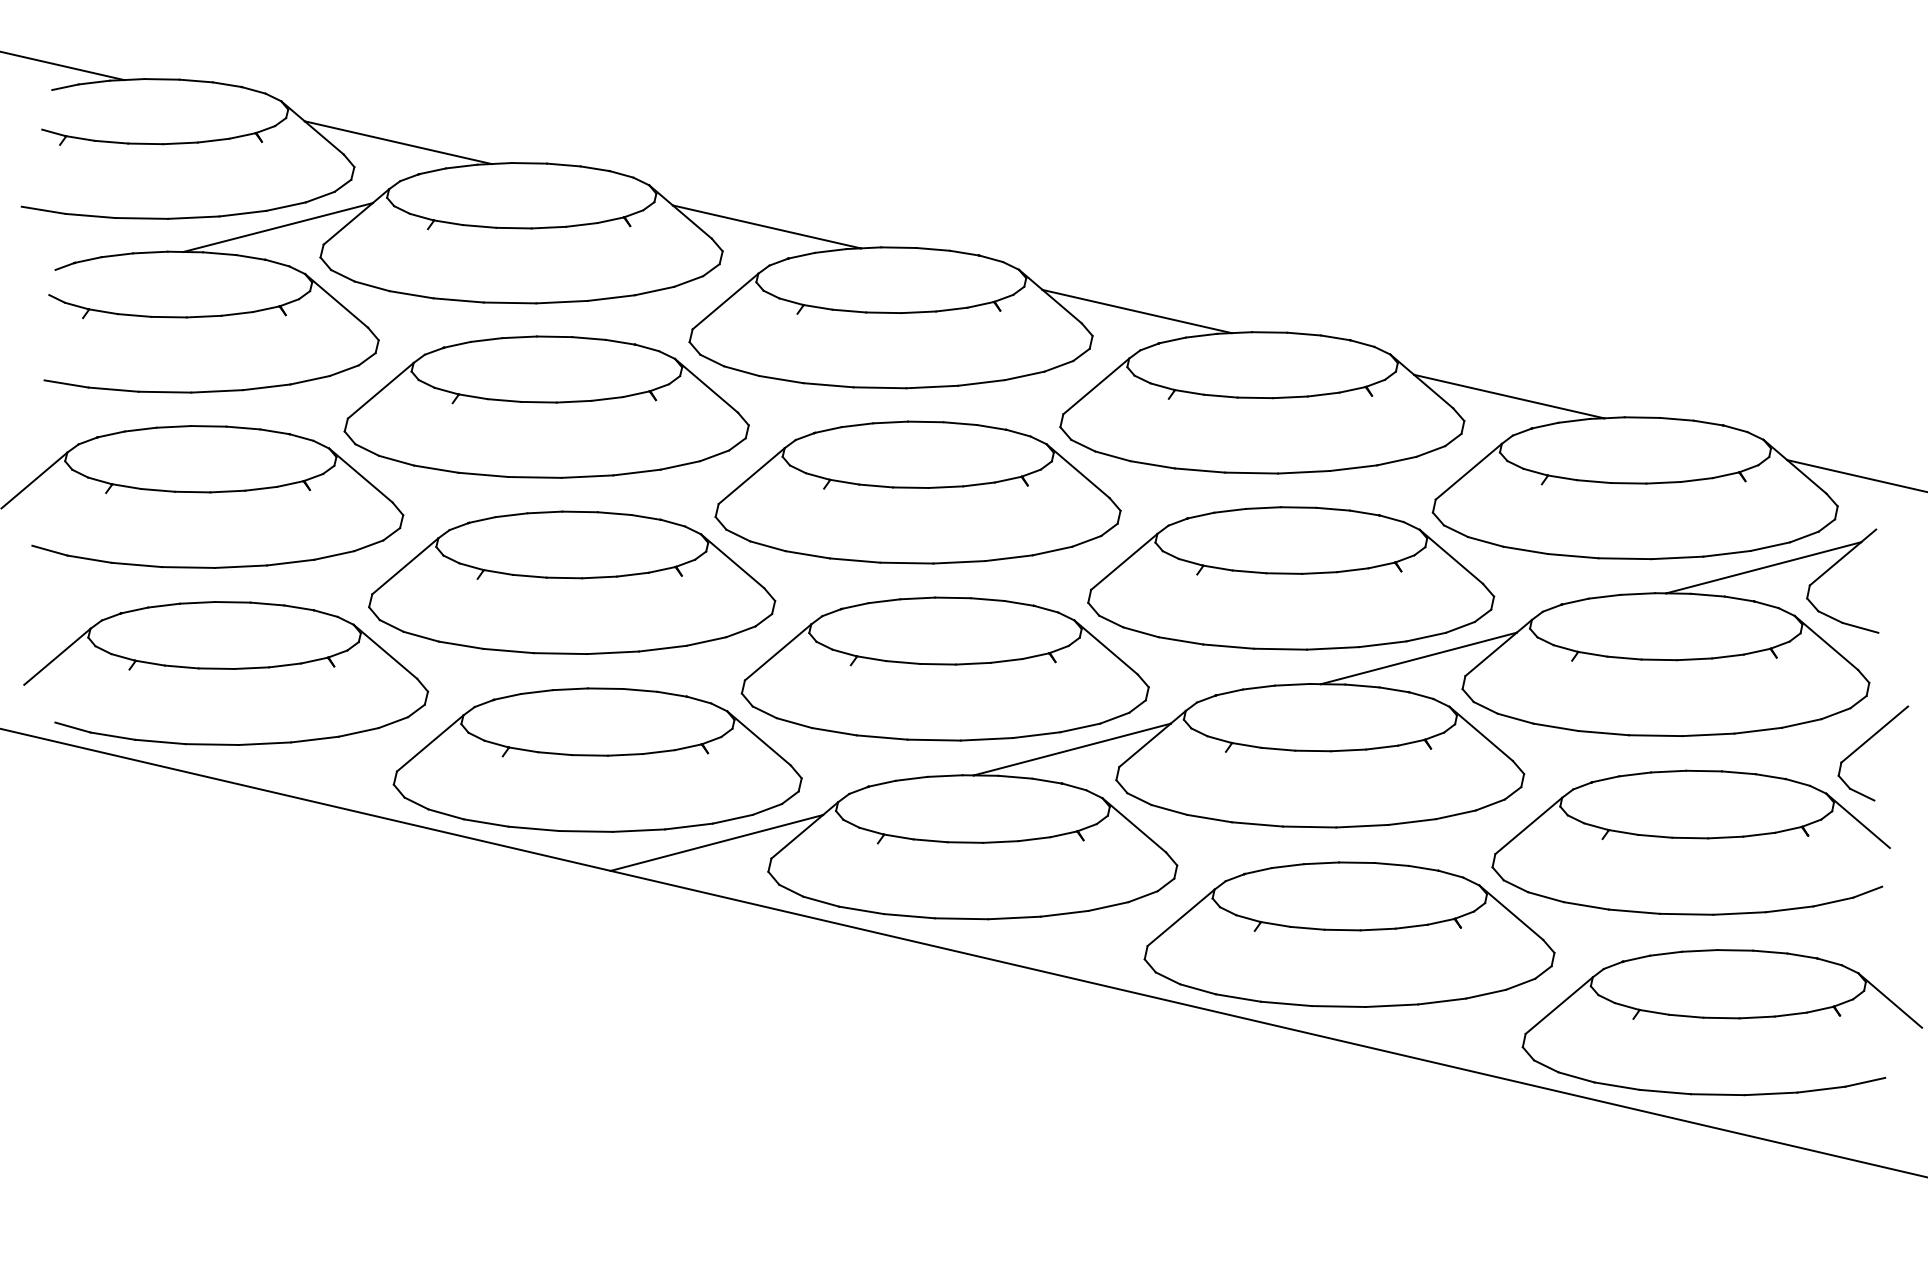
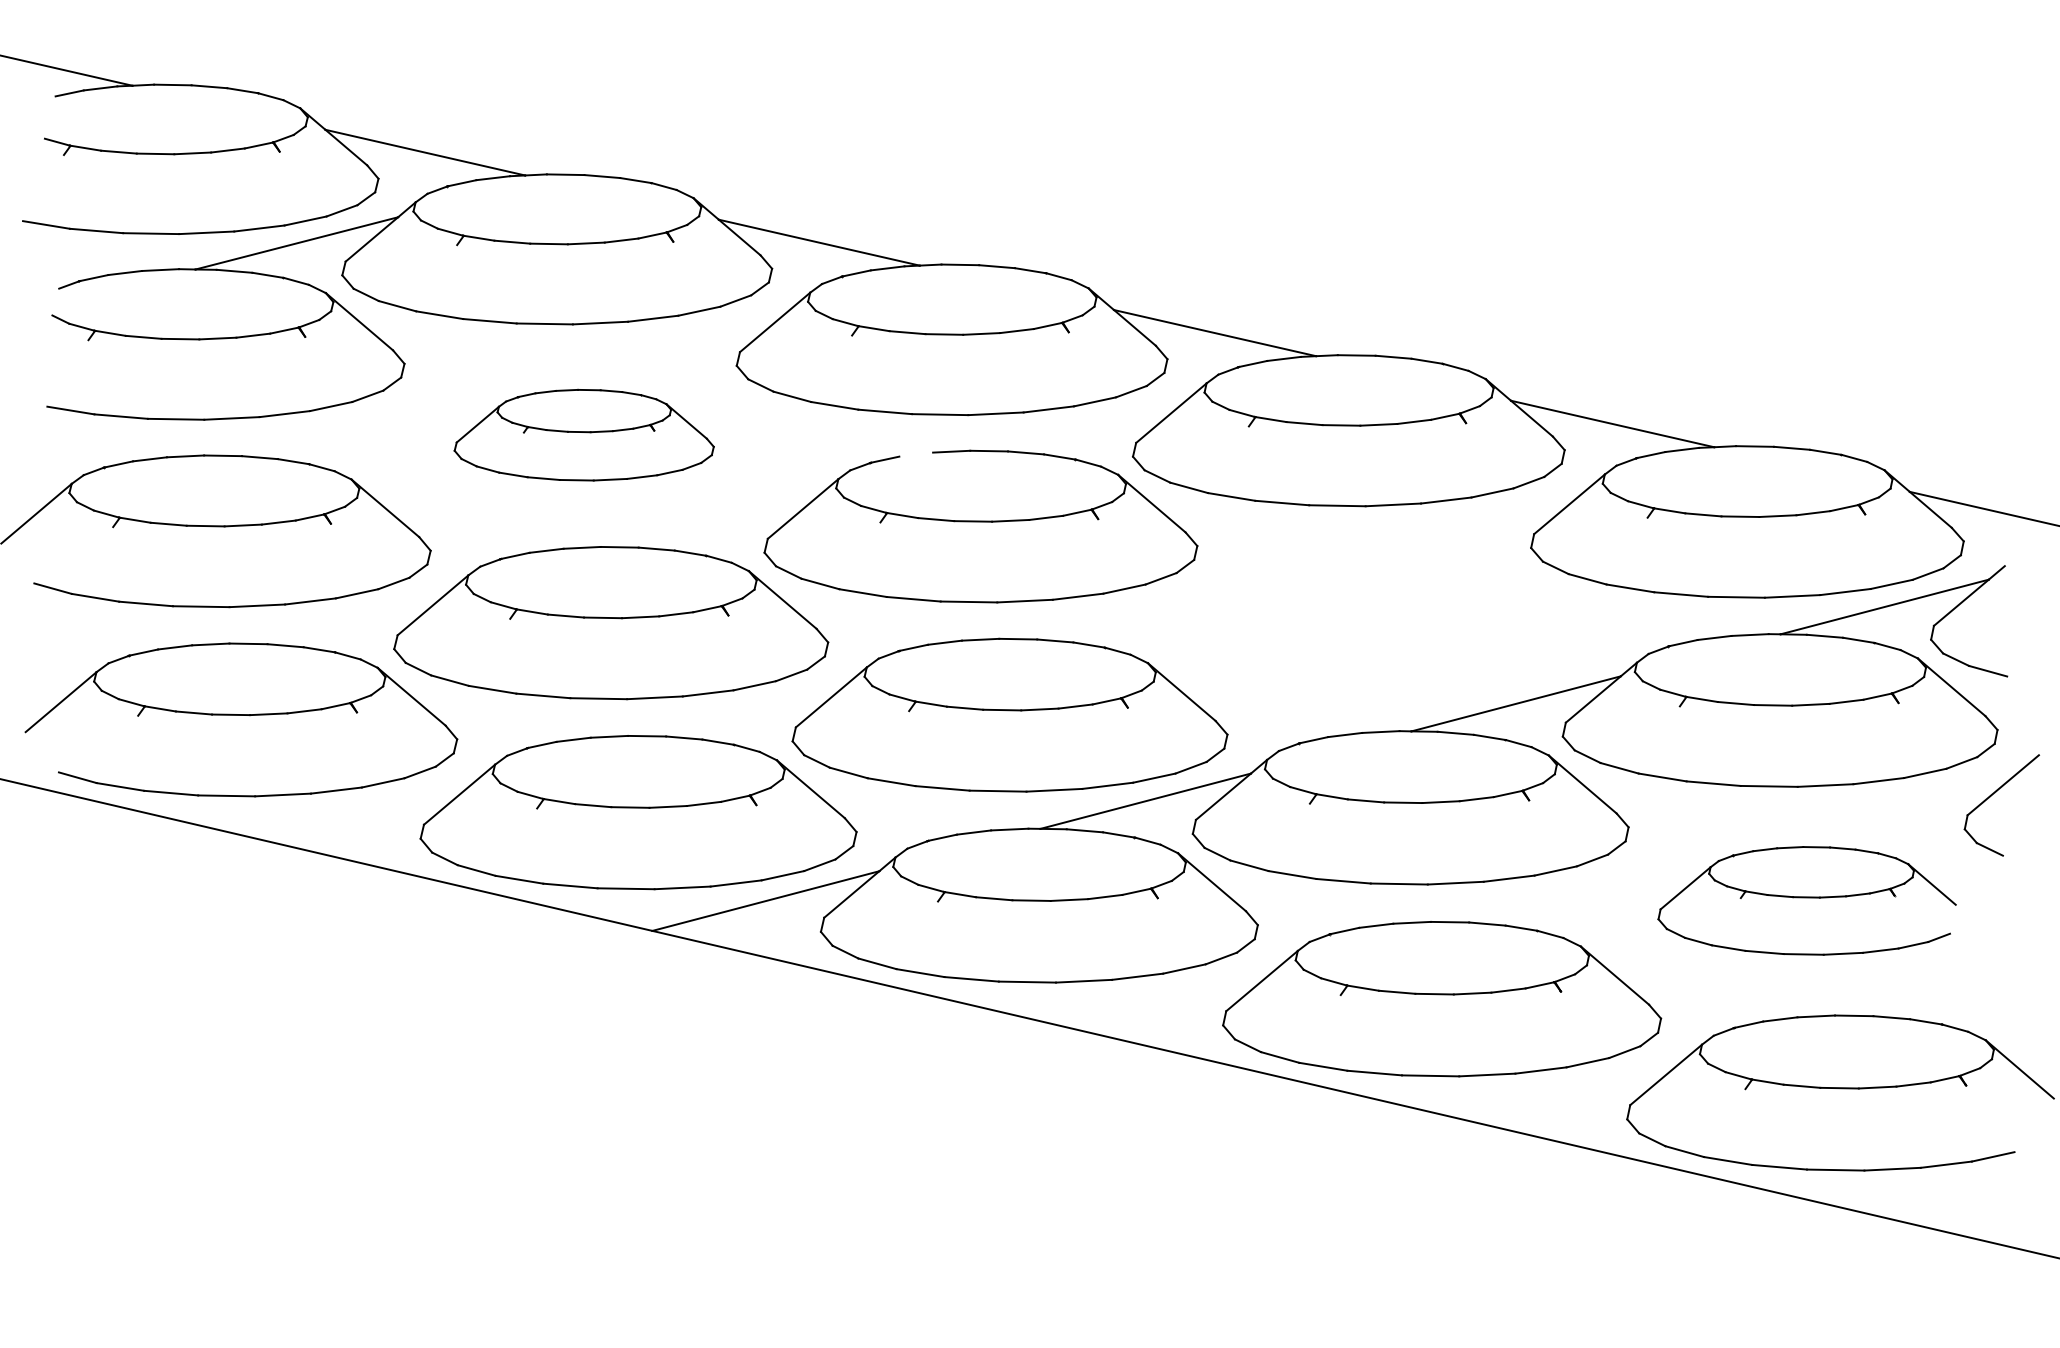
part: (547, 406) -> (584, 434), size x0.6
line: (857, 425) -> (916, 454), removed
part: (1291, 578) -> (1379, 618), removed
part: (1690, 842) -> (1806, 900), size x0.7

